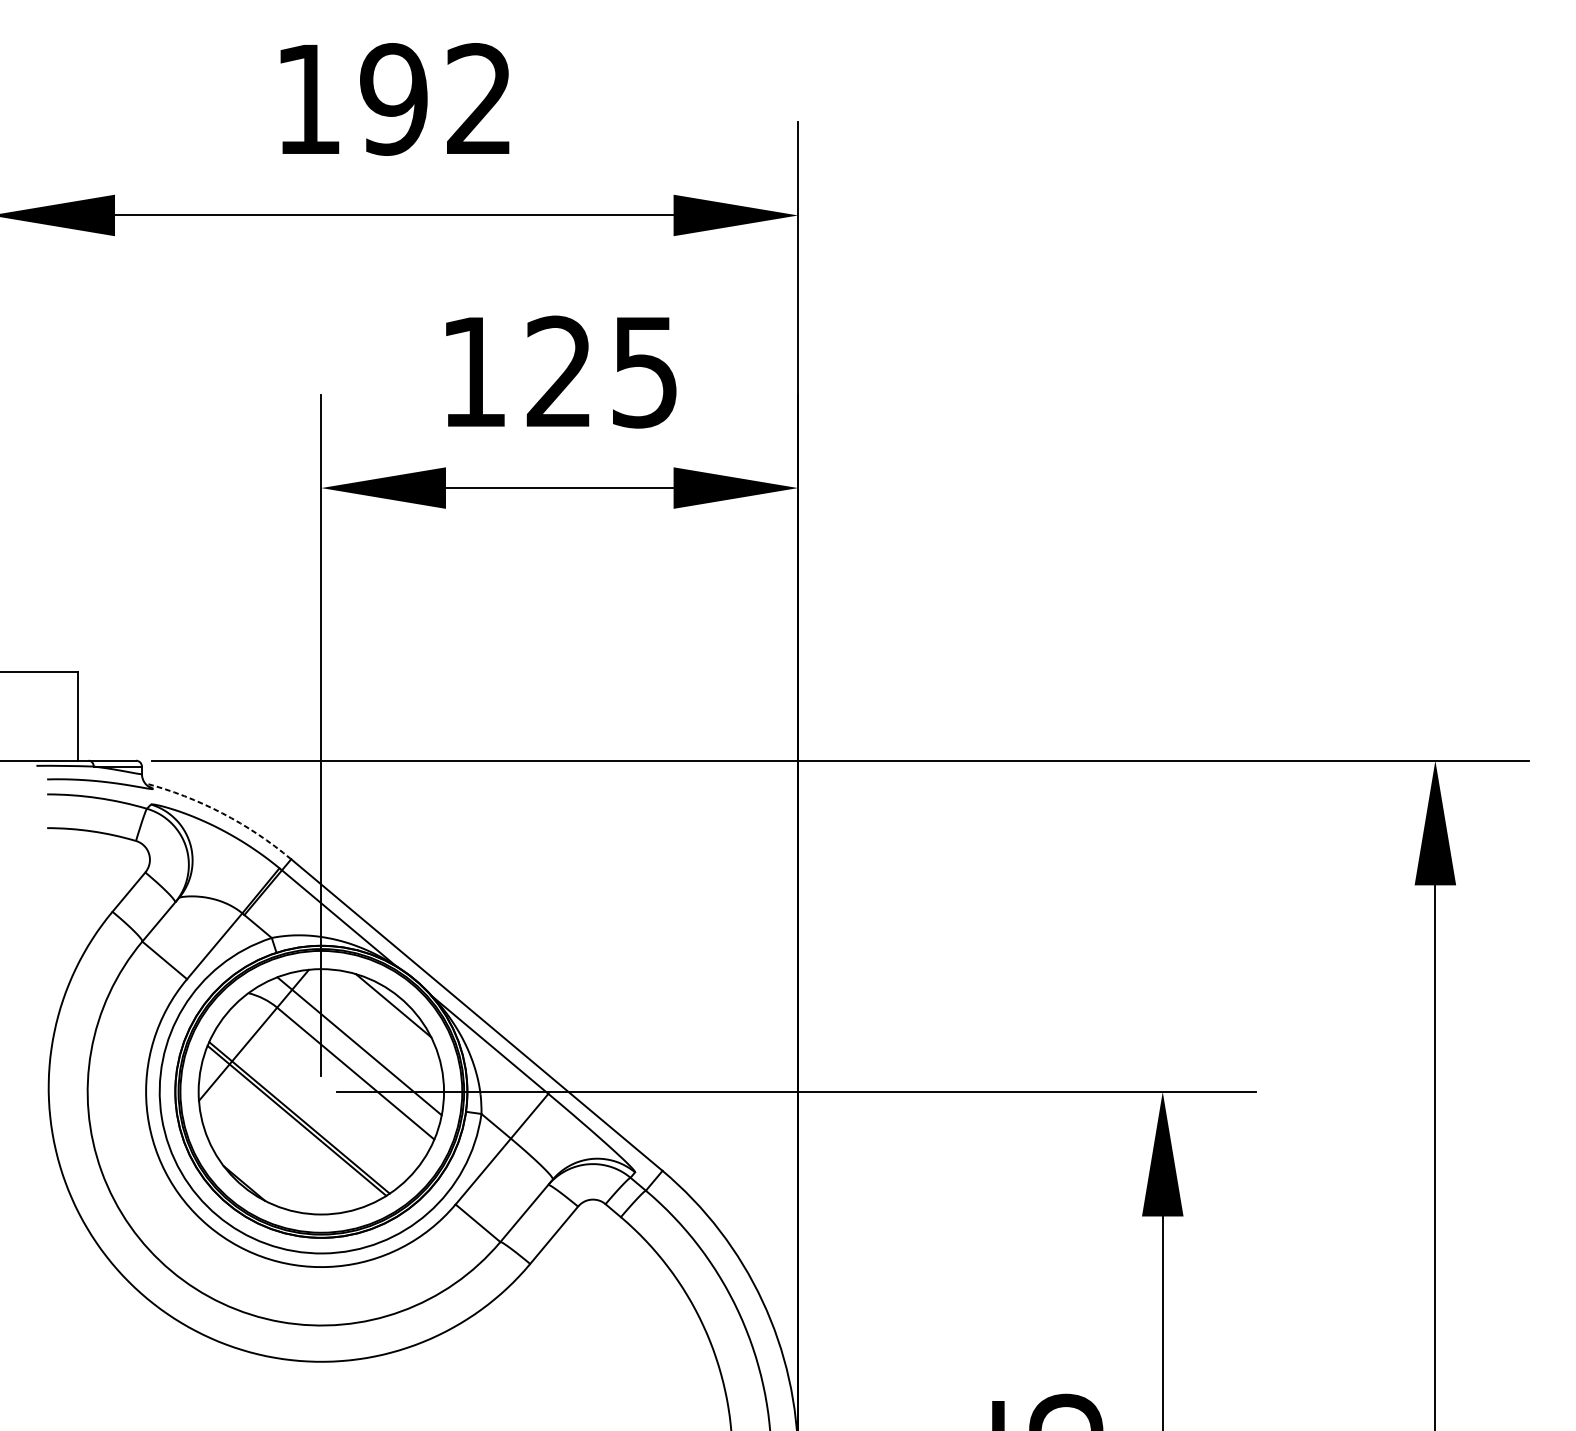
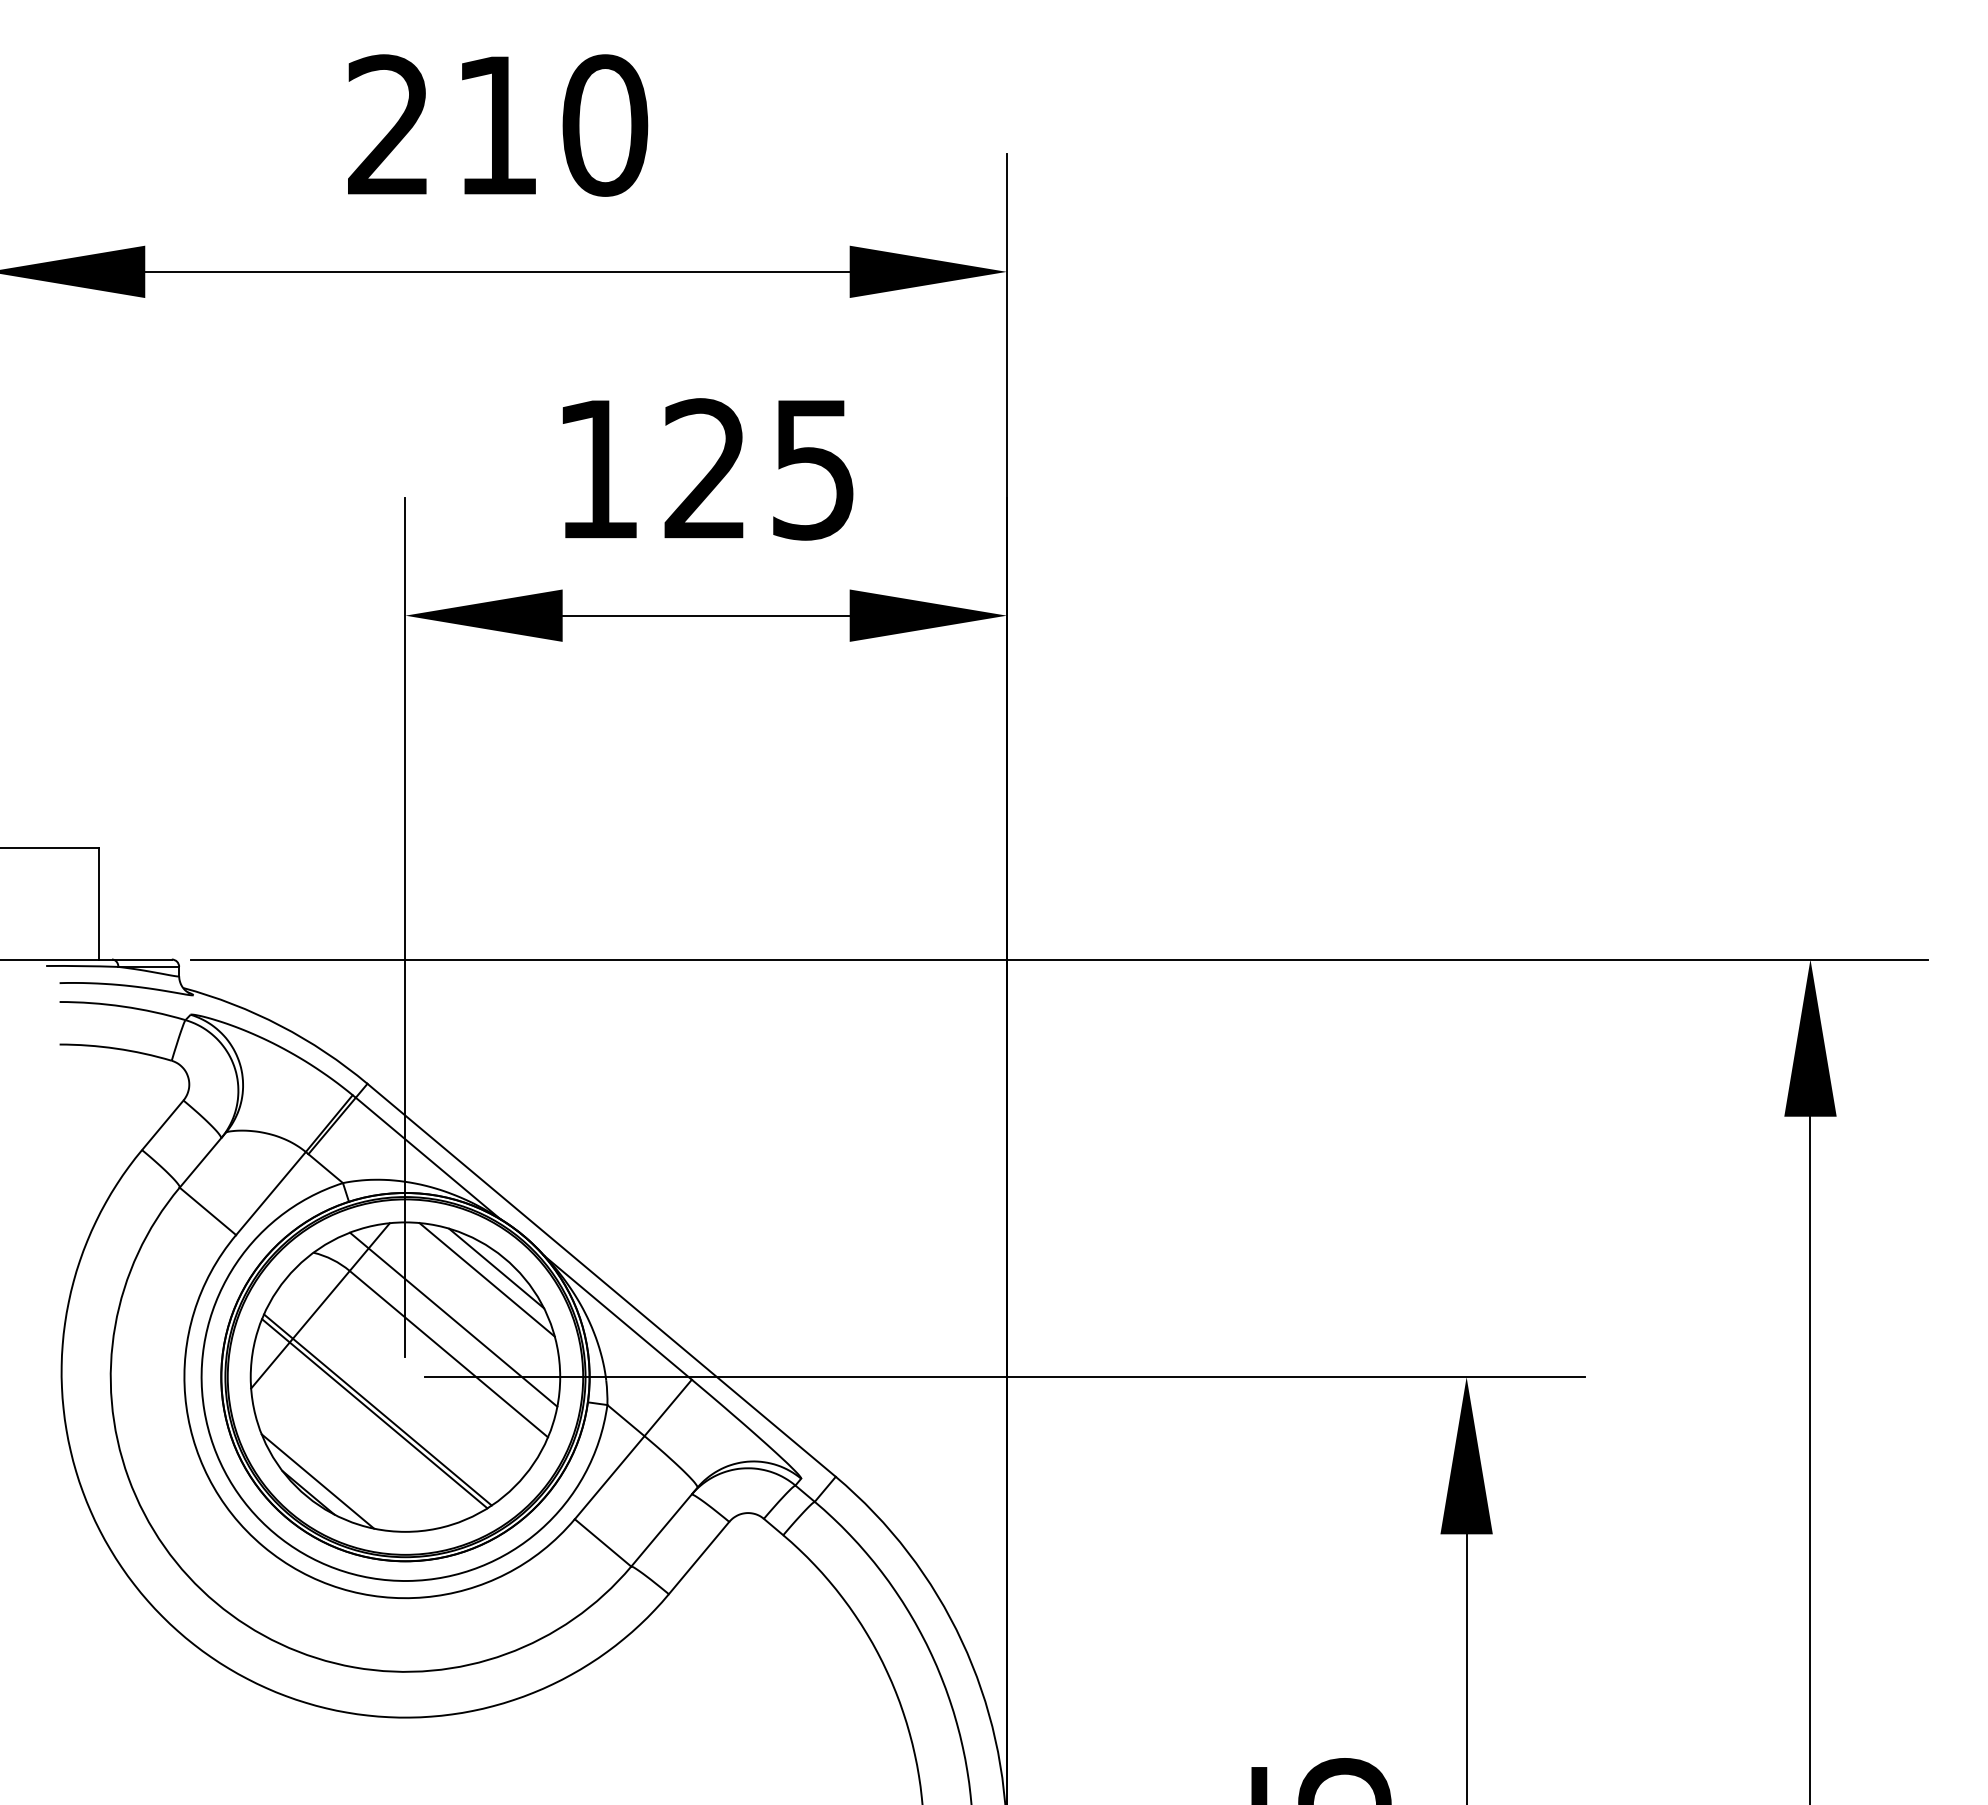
text: (395, 99) -> (498, 125), 192 -> 210
arc: (222, 813) -> (280, 1025), dashed -> solid
line: (385, 1014) -> (486, 1279), added
line: (251, 1174) -> (317, 1481), added

